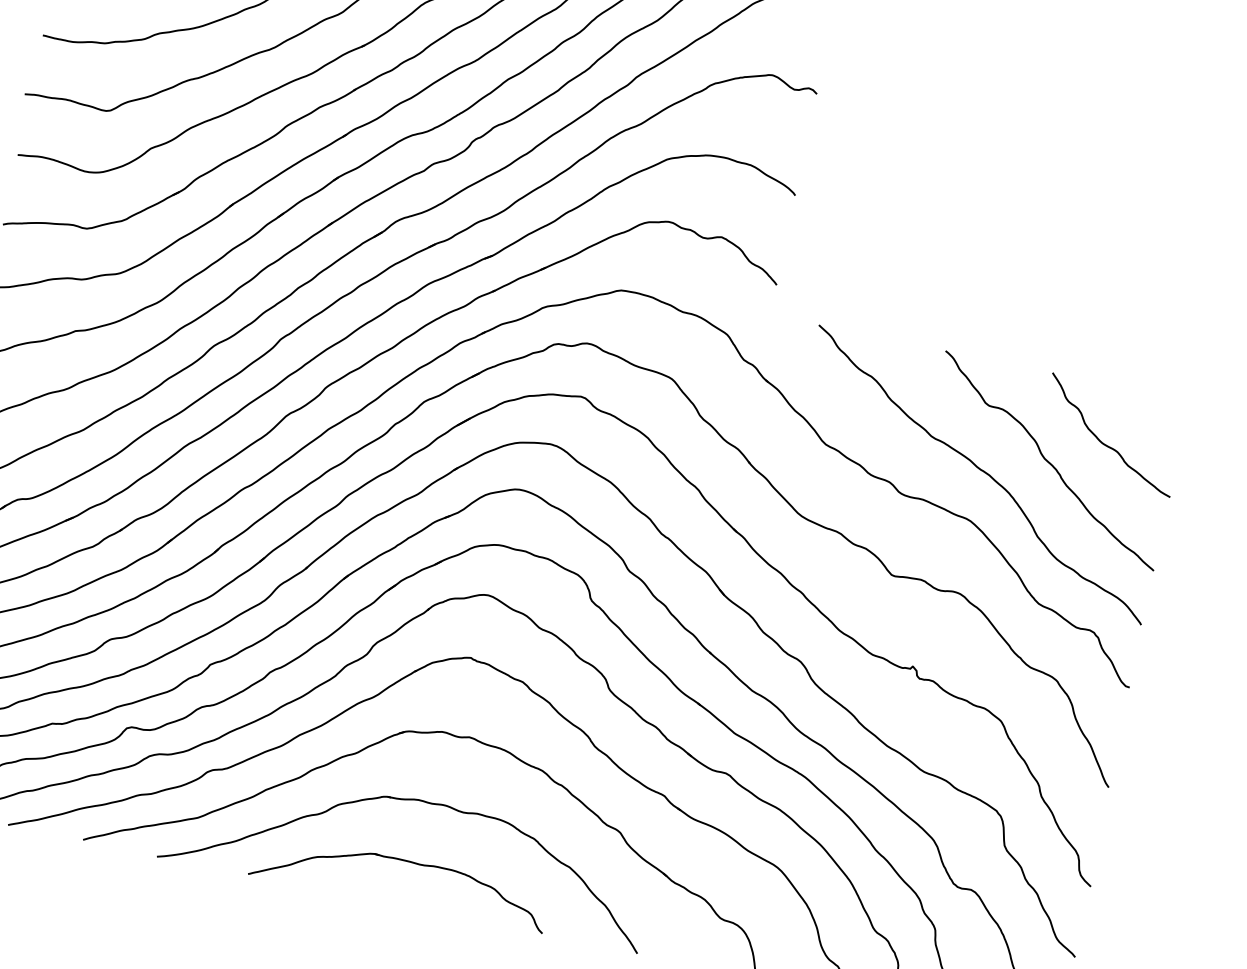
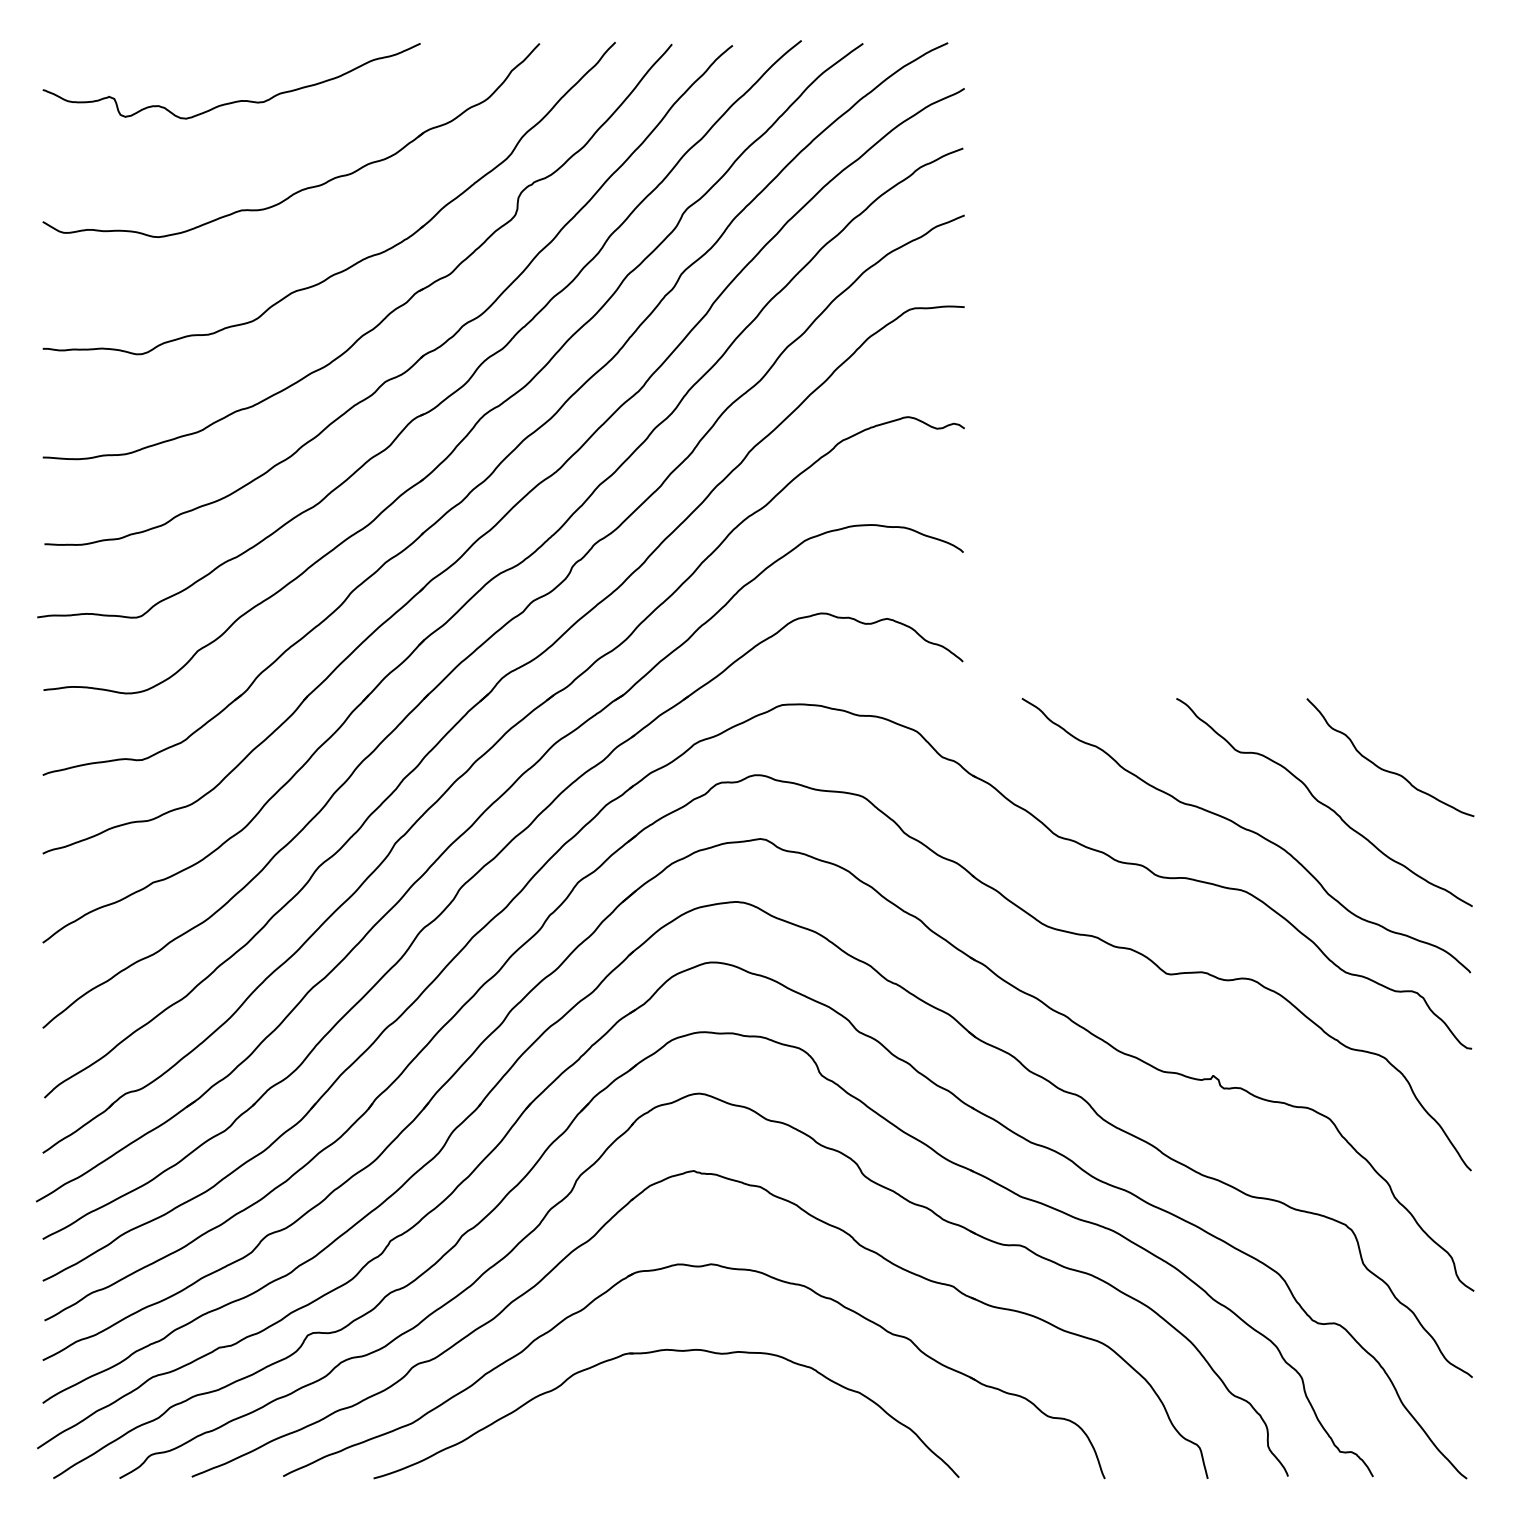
part: (403, 860) -> (663, 1424), removed

